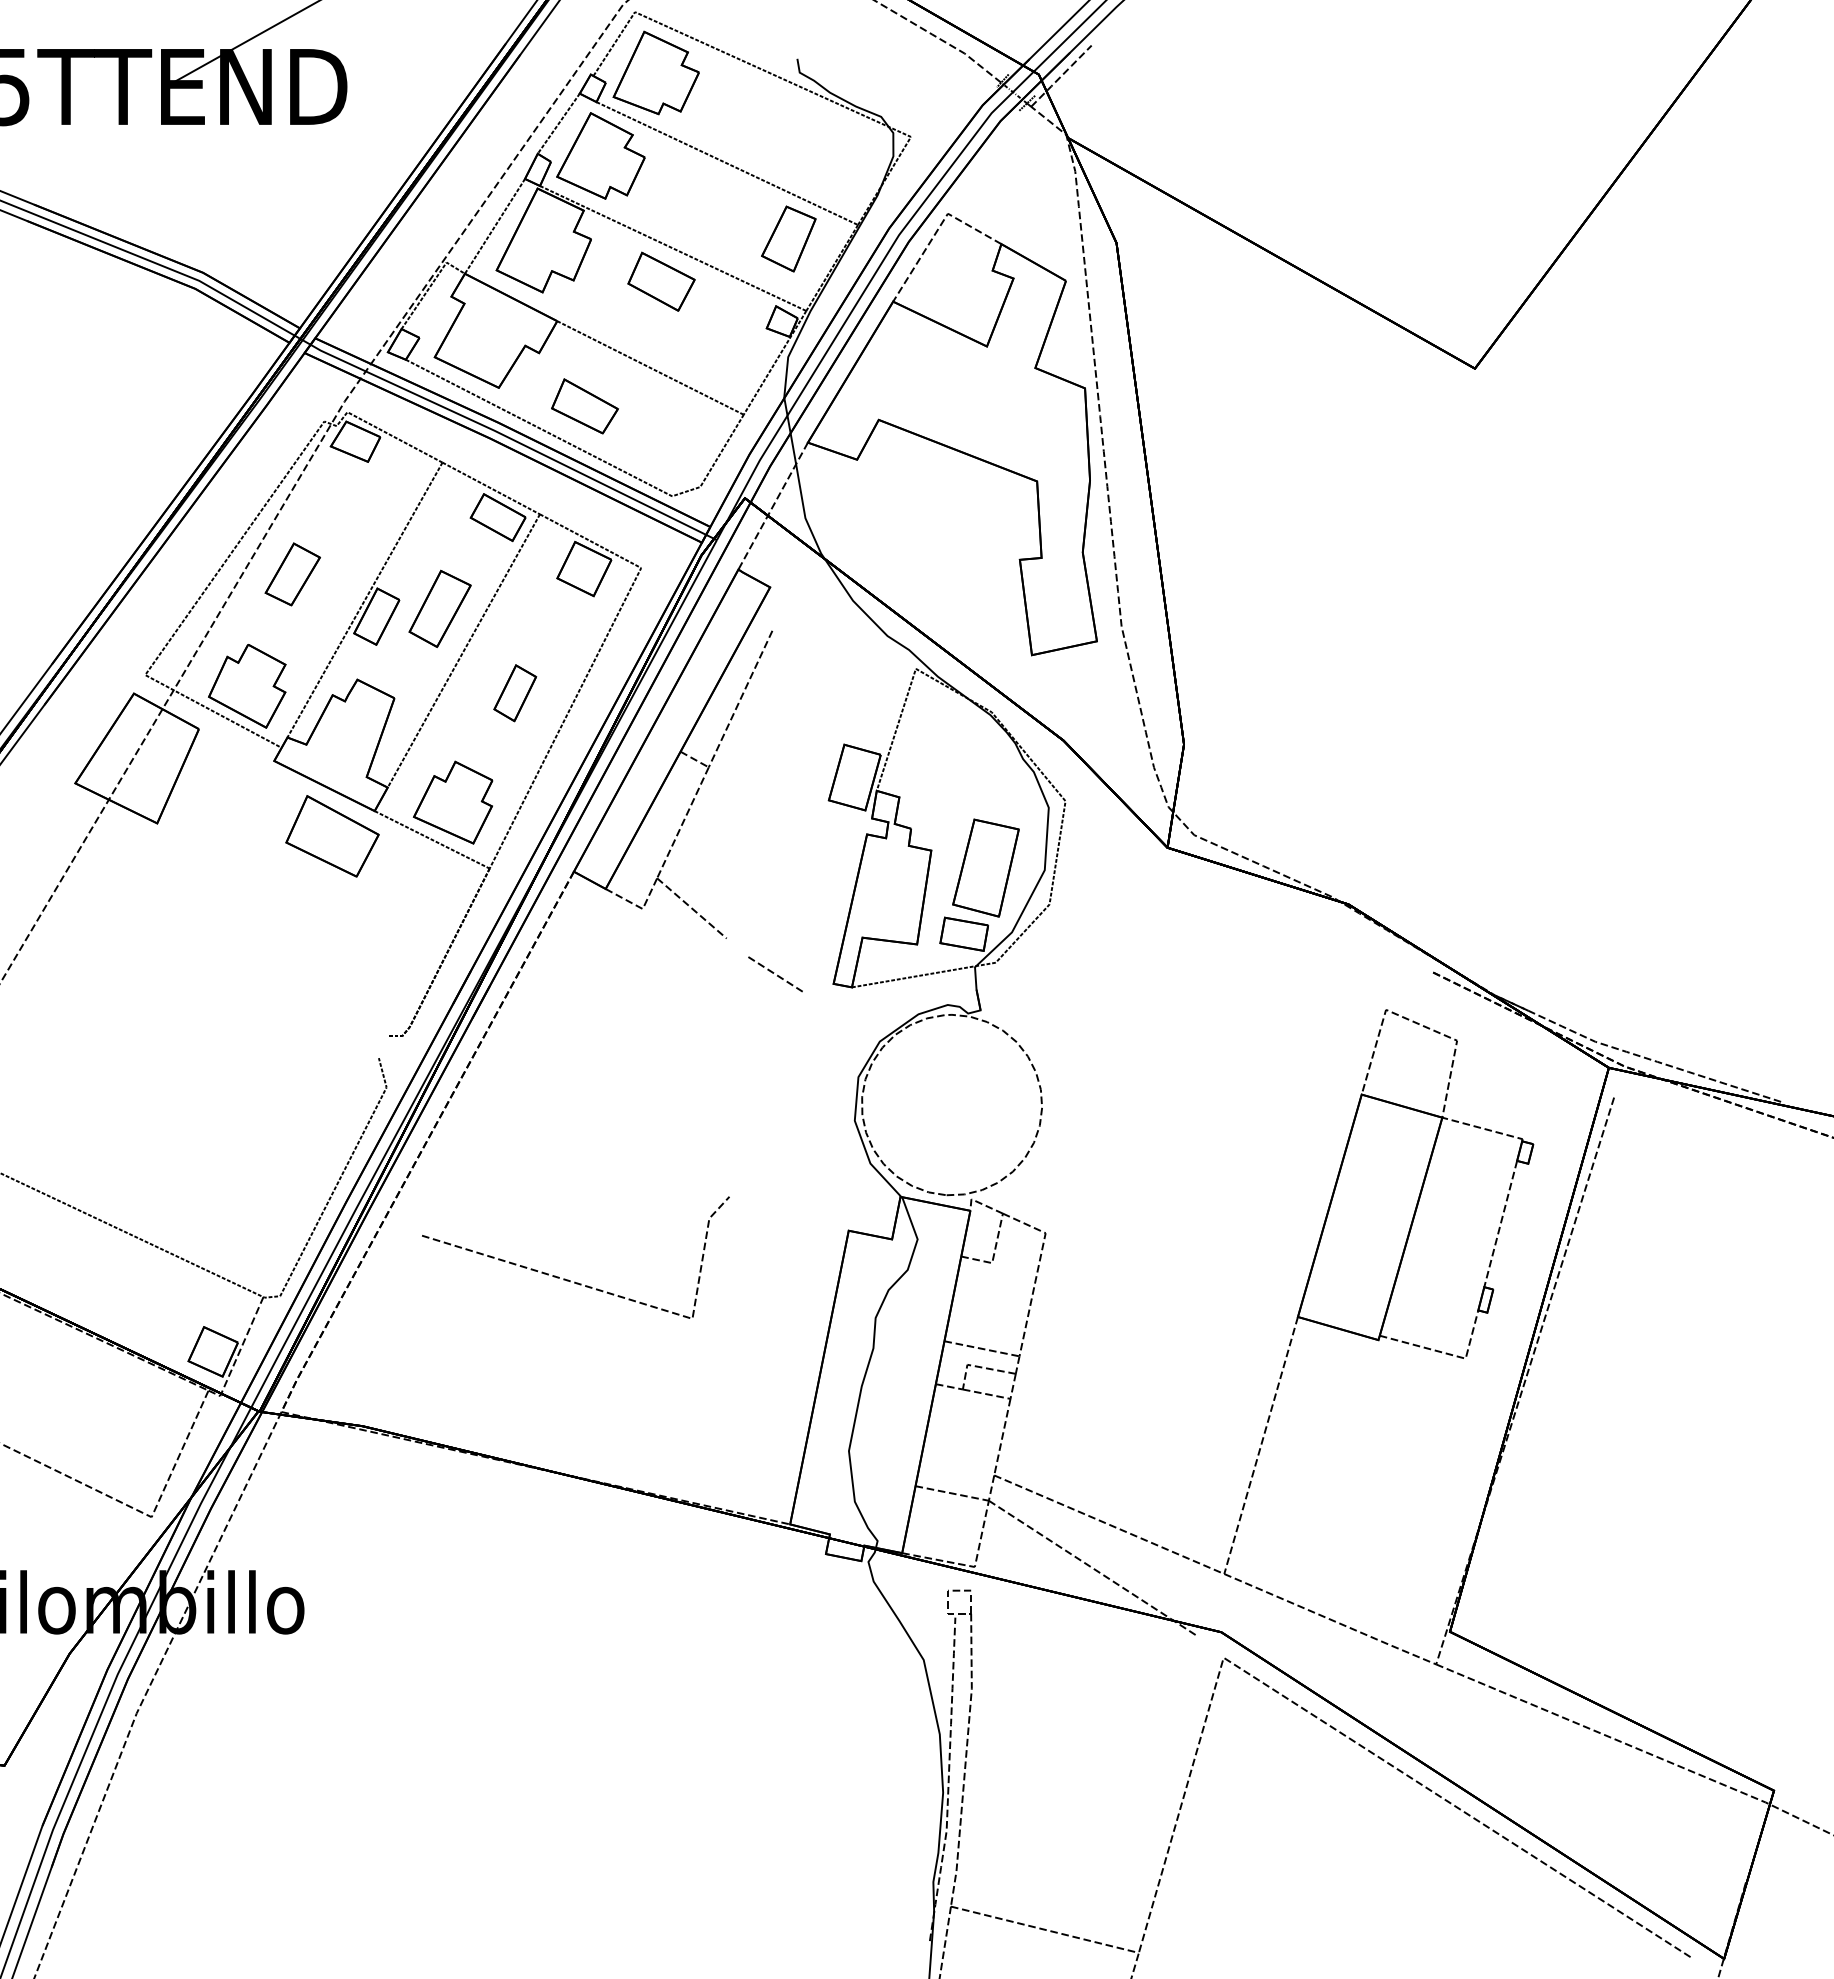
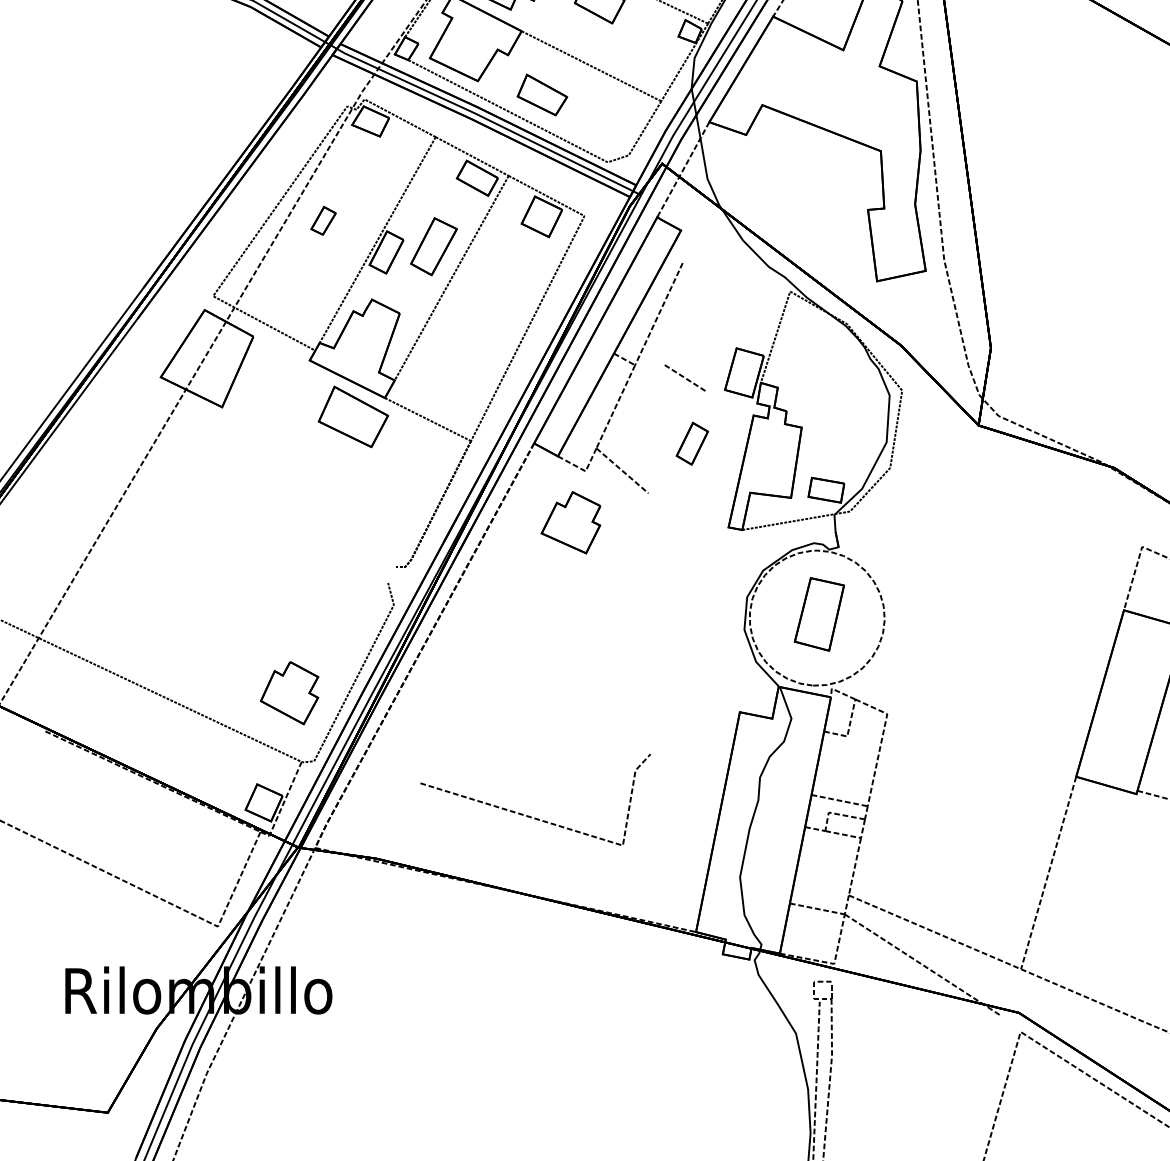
part: (292, 574) -> (323, 220), size x0.6
part: (247, 686) -> (289, 693), moved
part: (515, 693) -> (692, 444), moved
part: (452, 802) -> (570, 522), moved
part: (985, 867) -> (819, 613), moved
line: (777, 974) -> (686, 378), moved
line: (568, 1279) -> (530, 816), moved

